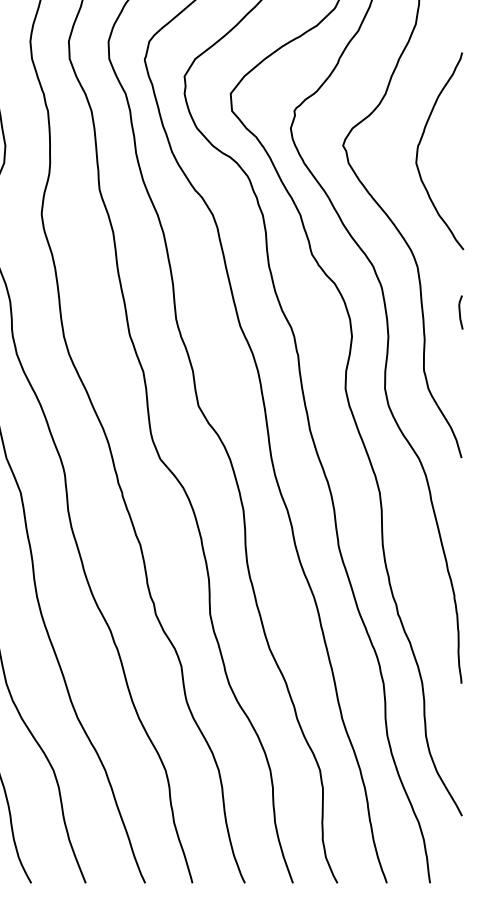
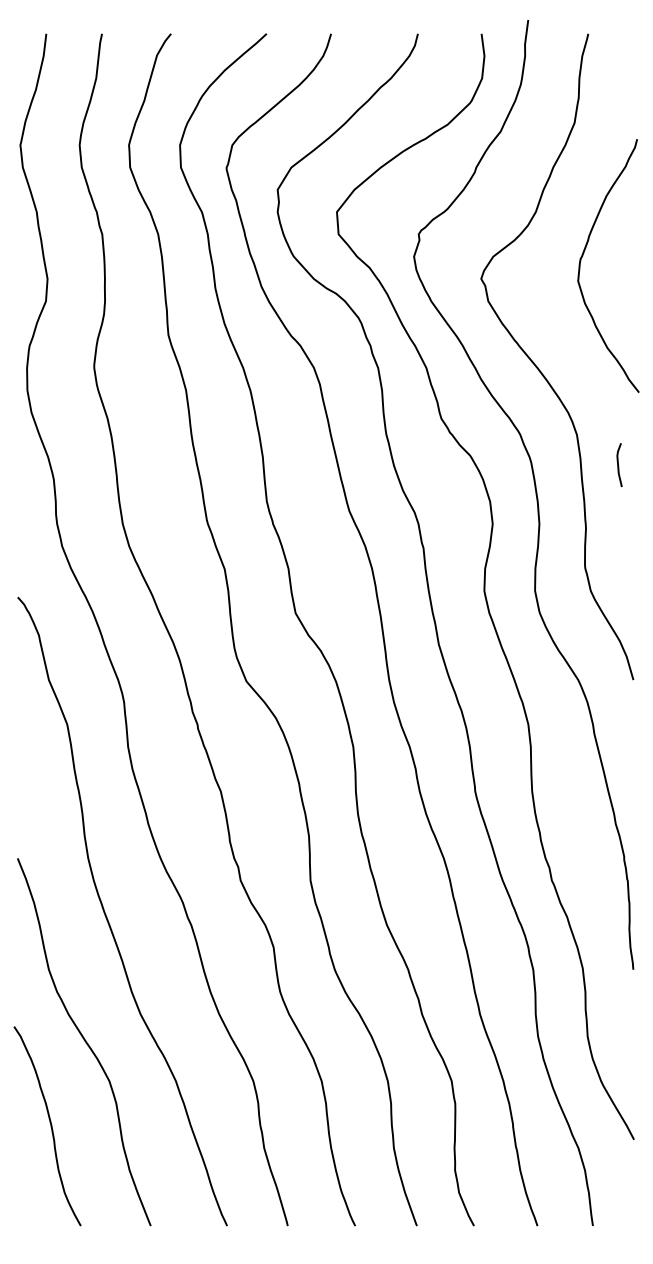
curve: (421, 141) -> (584, 253), moved
line: (460, 312) -> (618, 465), moved

